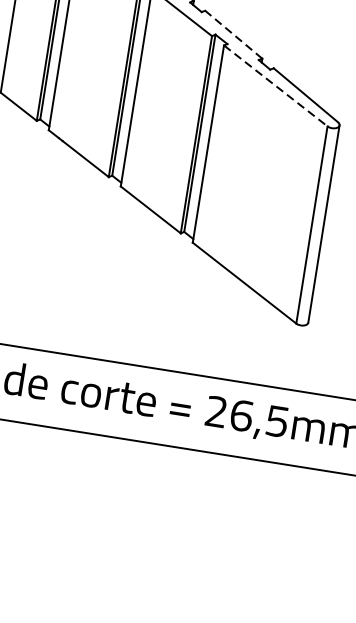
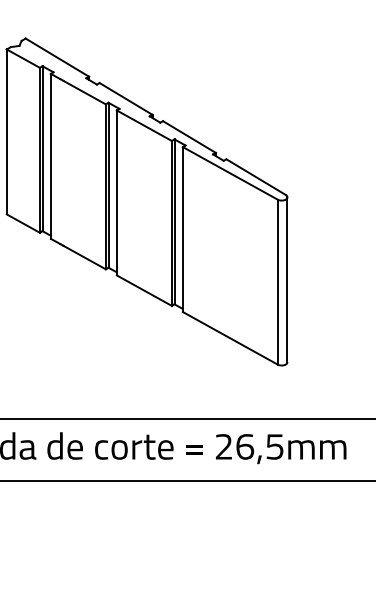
line: (233, 35) -> (189, 137), dashed -> solid
line: (275, 86) -> (230, 173), dashed -> solid

